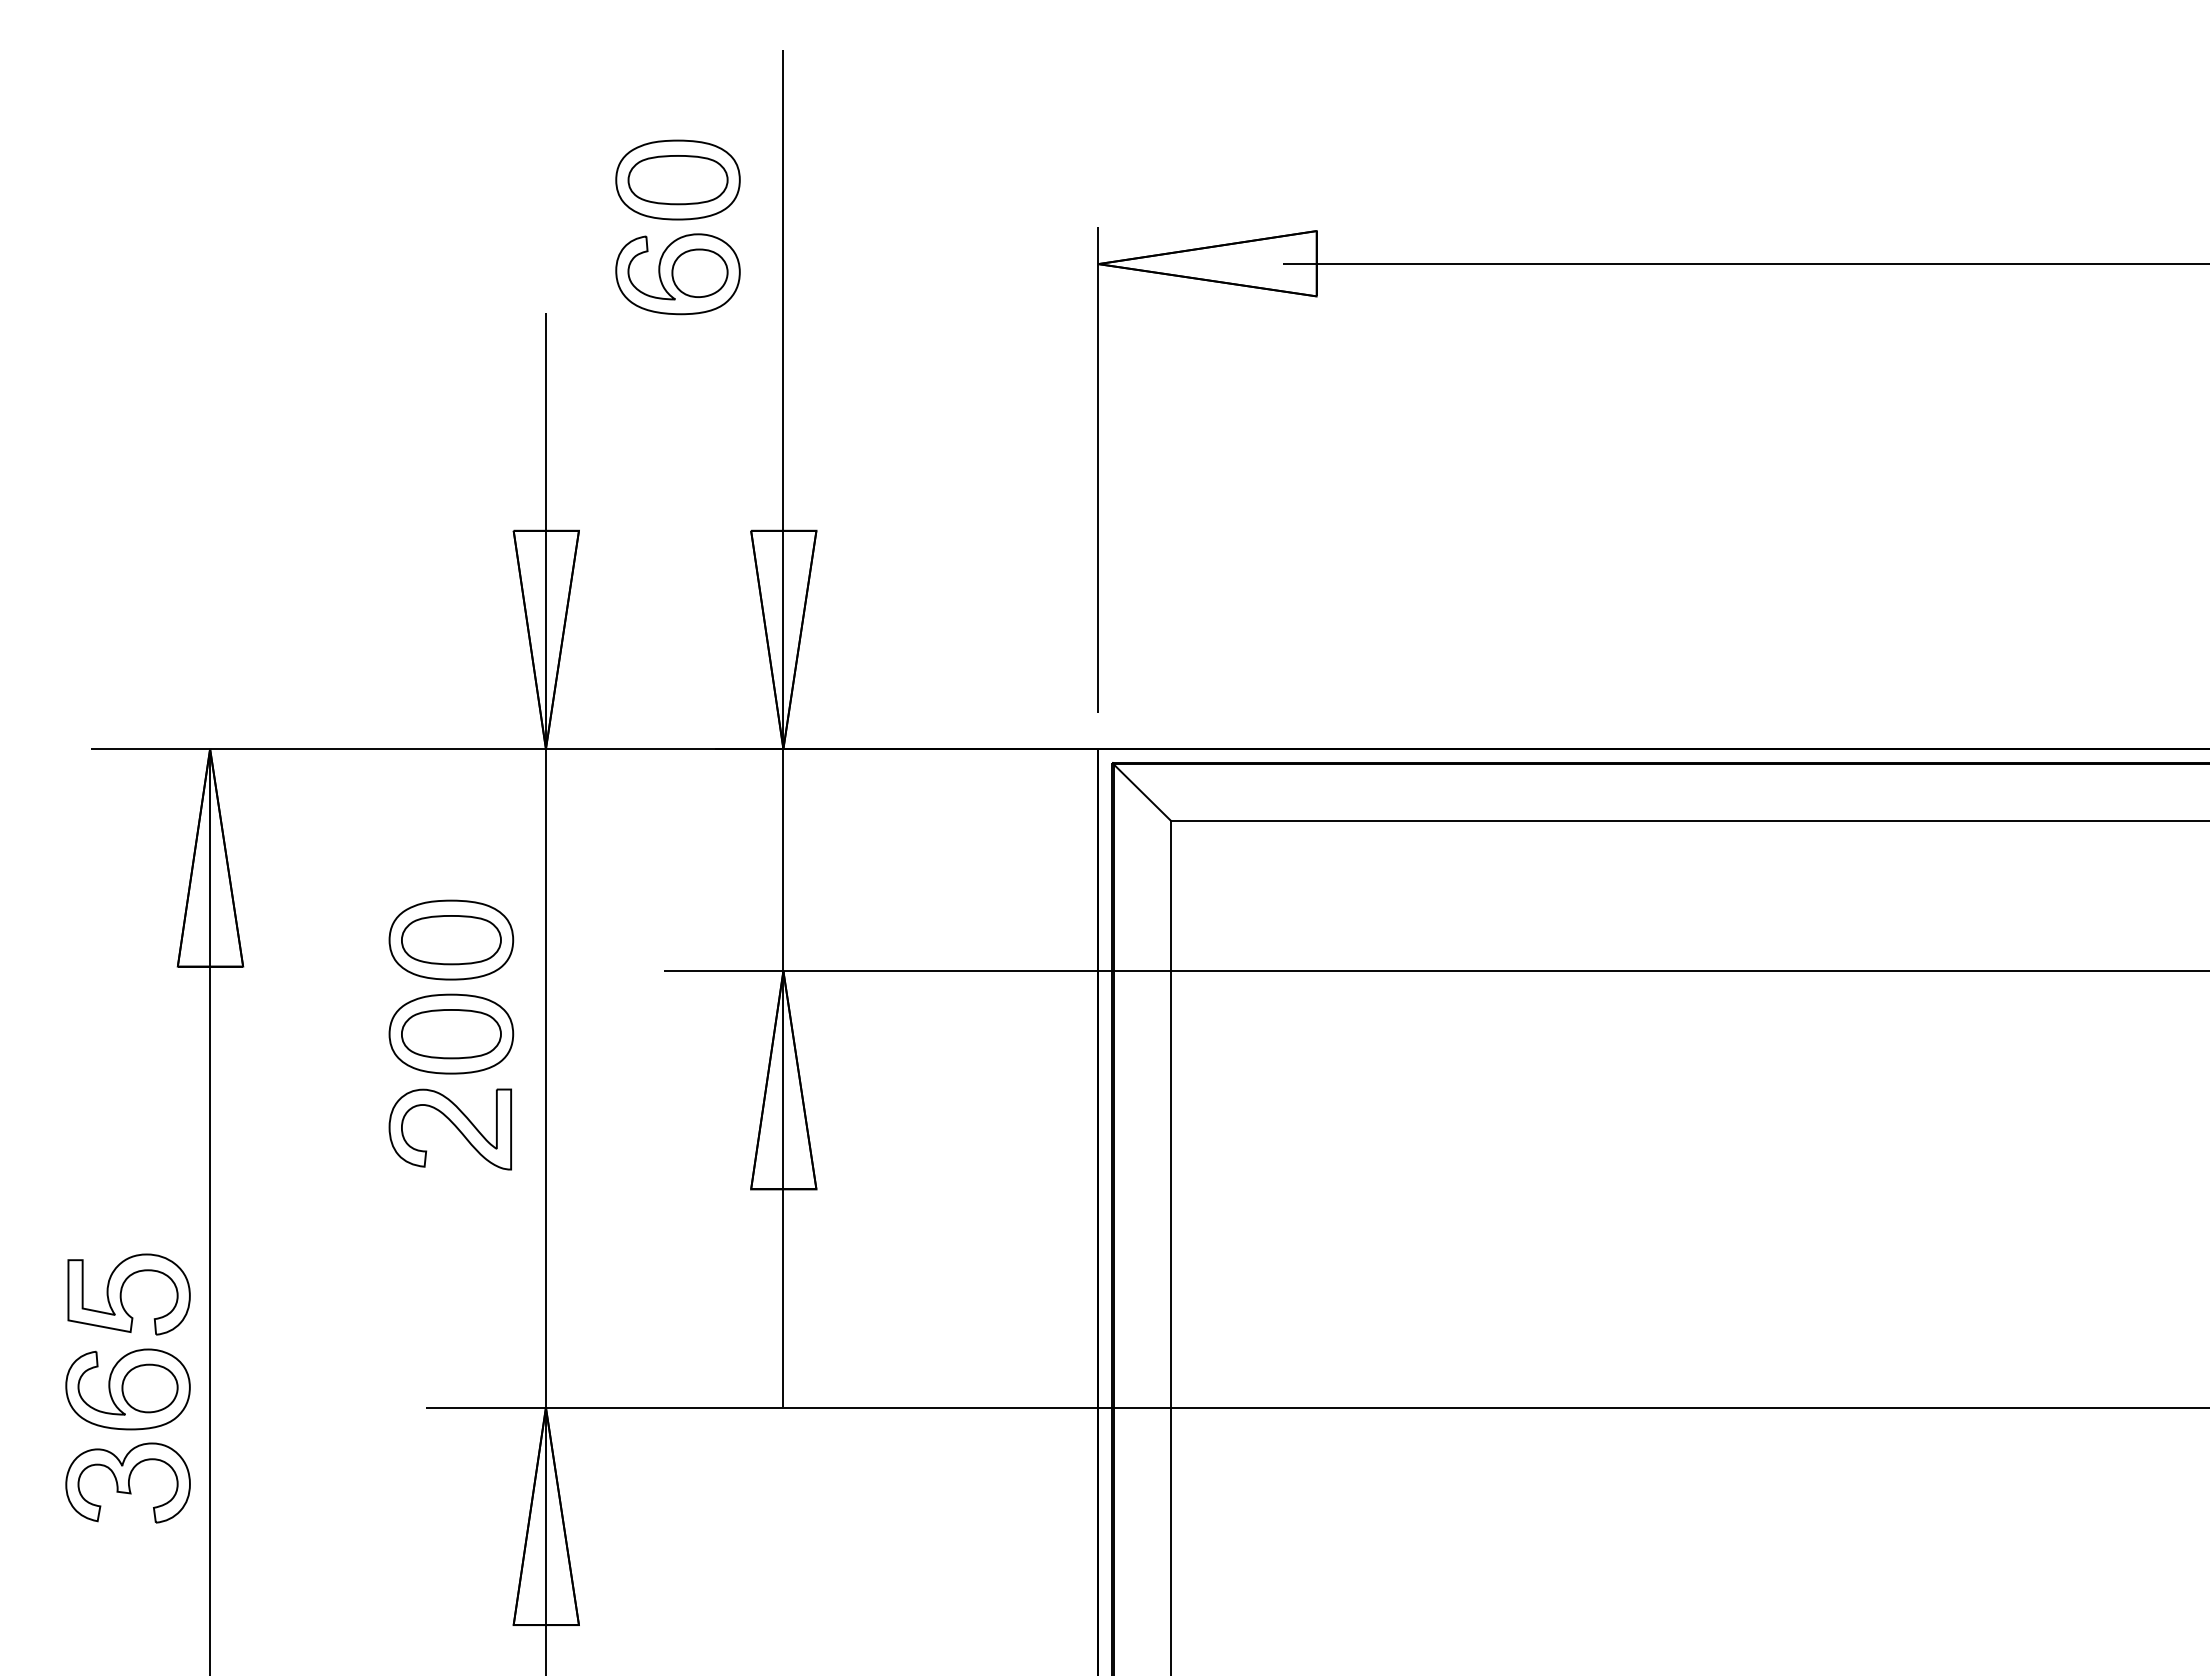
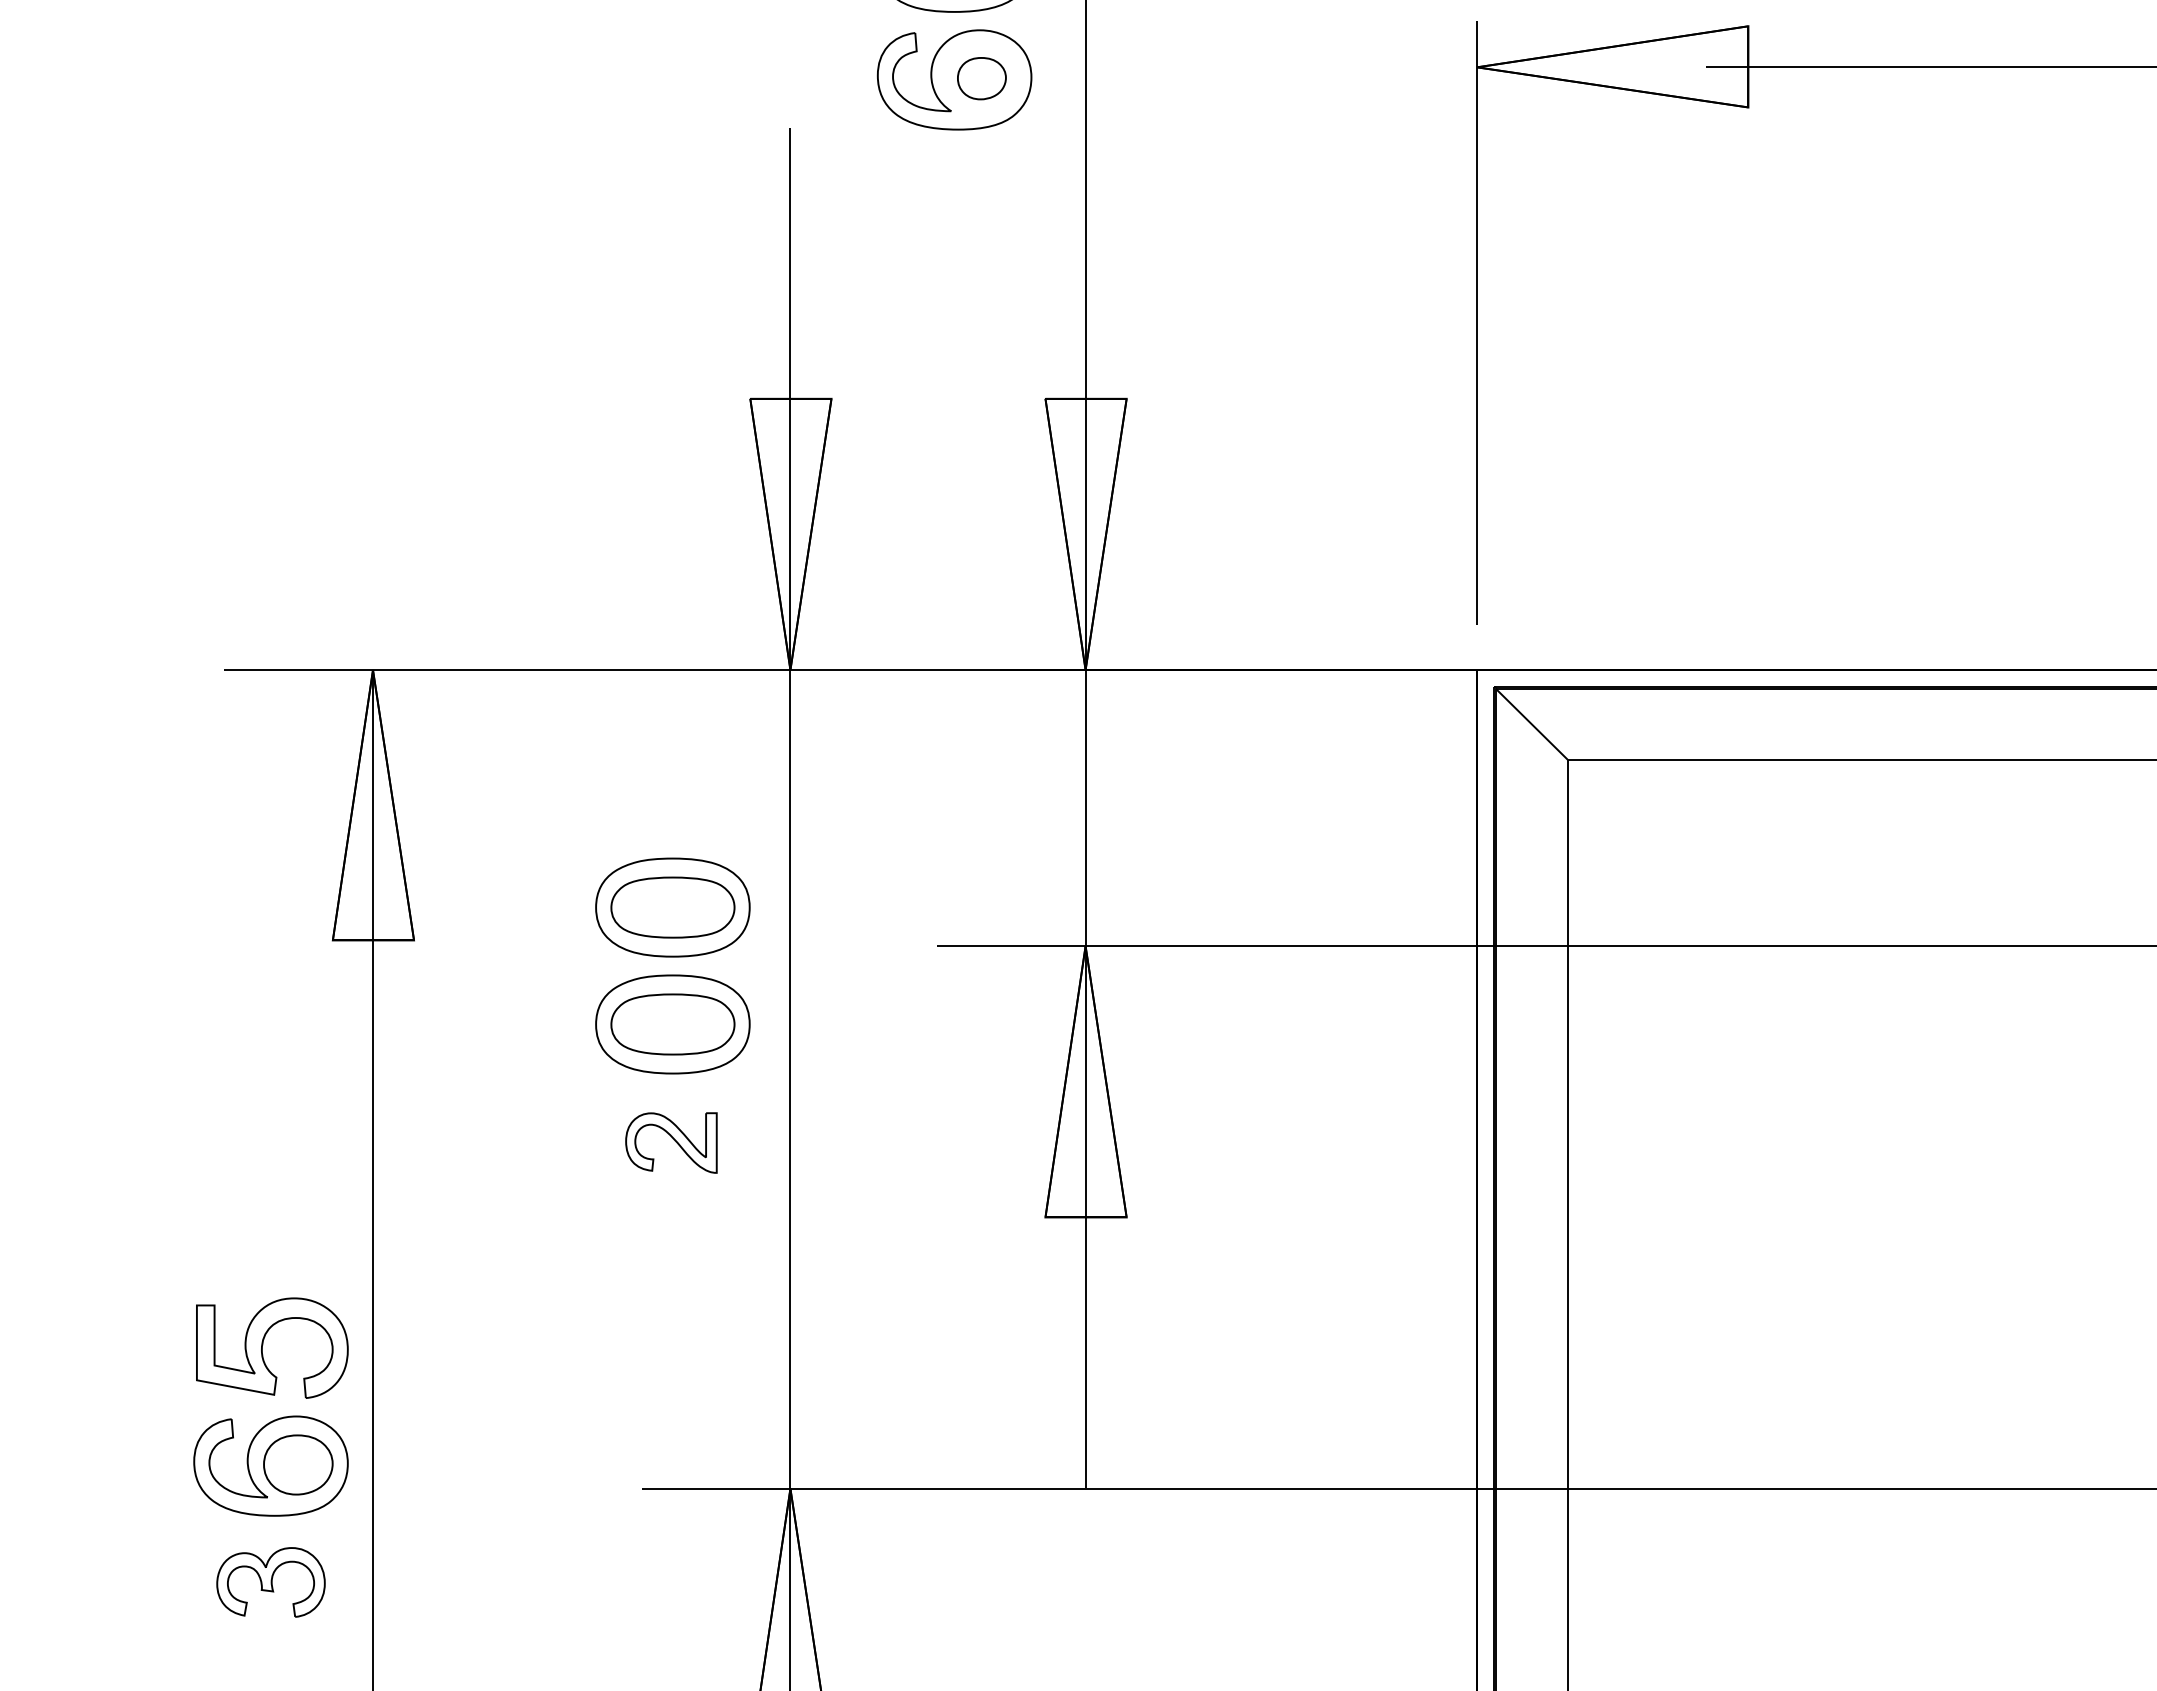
part: (699, 272) -> (981, 77), size x0.7
part: (449, 1129) -> (670, 1143), size x0.6
part: (127, 1482) -> (270, 1581), size x0.7

